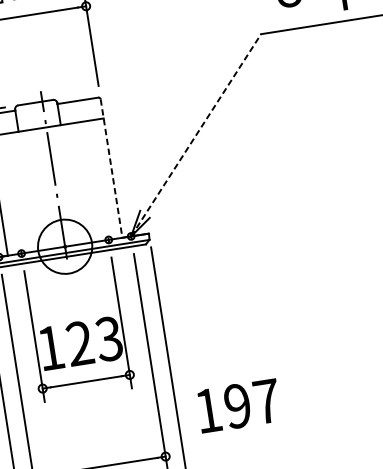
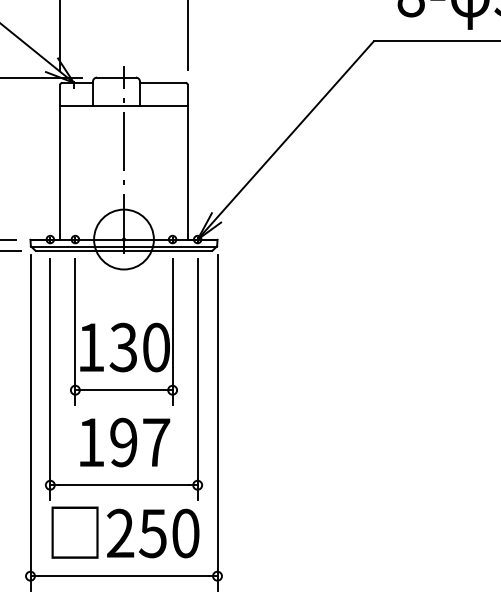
line: (195, 135) -> (285, 140), dashed -> solid
line: (111, 168) -> (187, 162), dashed -> solid
text: (94, 341) -> (139, 347), 123 -> 130
text: (239, 405) -> (125, 442), moved

